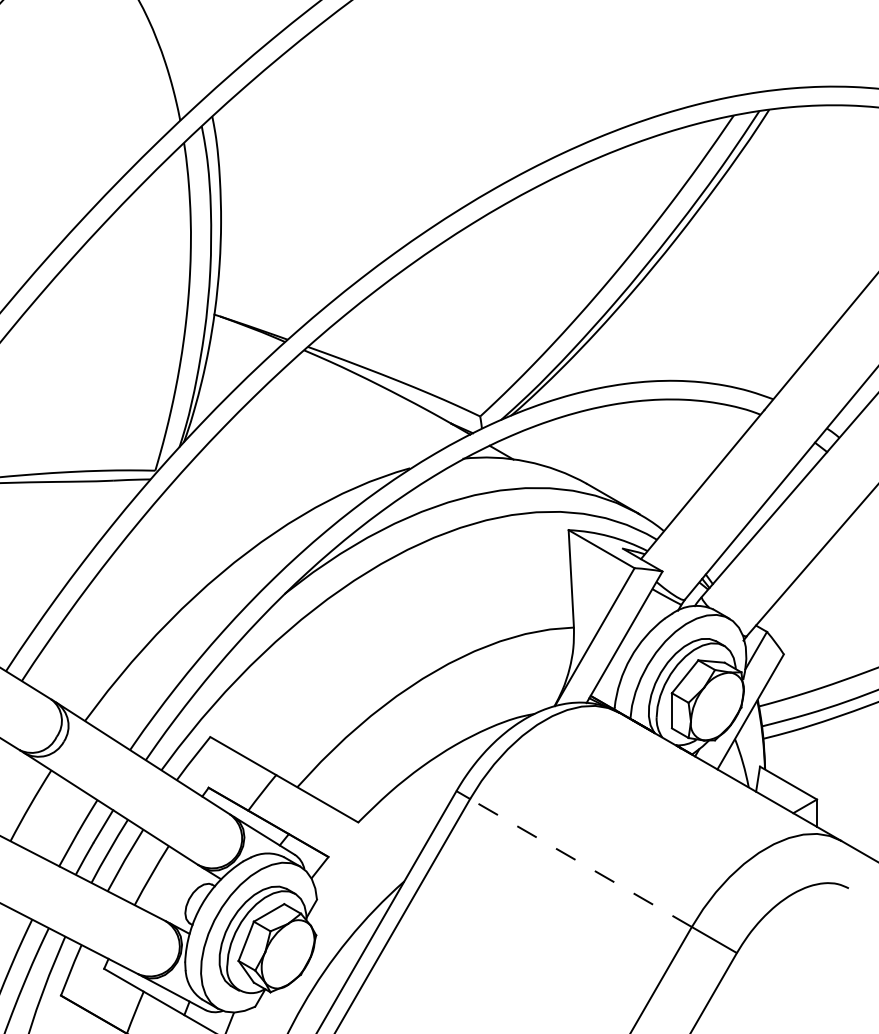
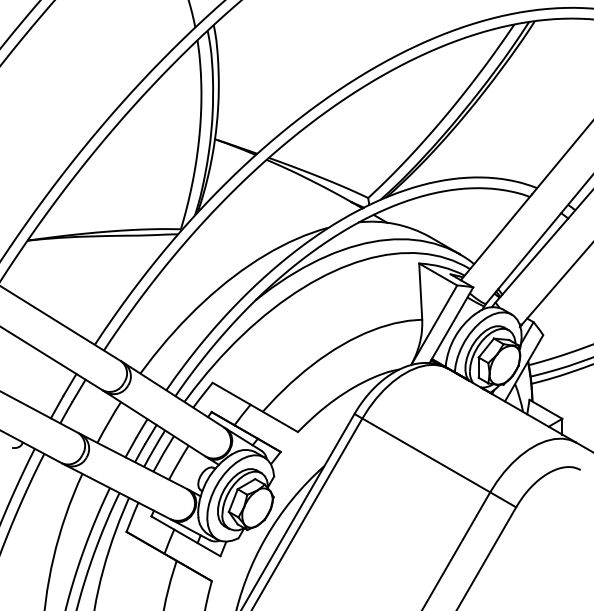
line: (581, 863) -> (426, 455), dashed -> solid

